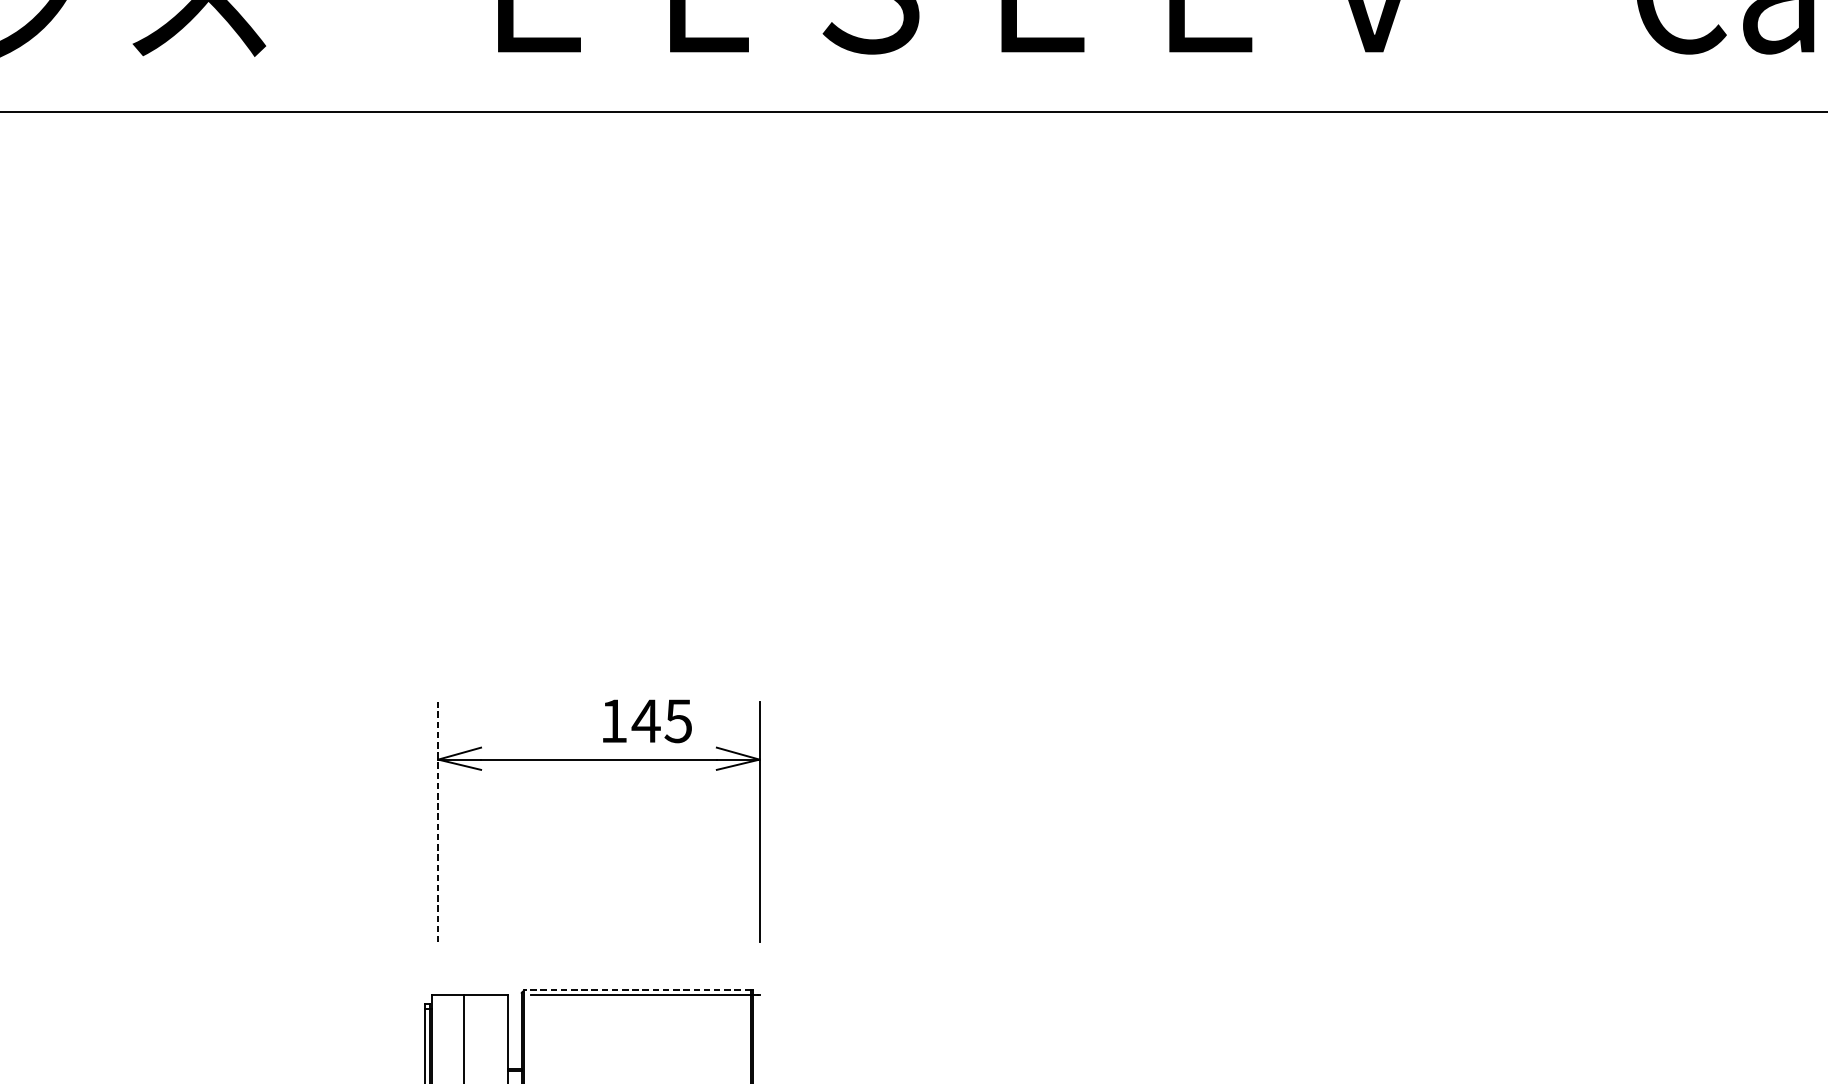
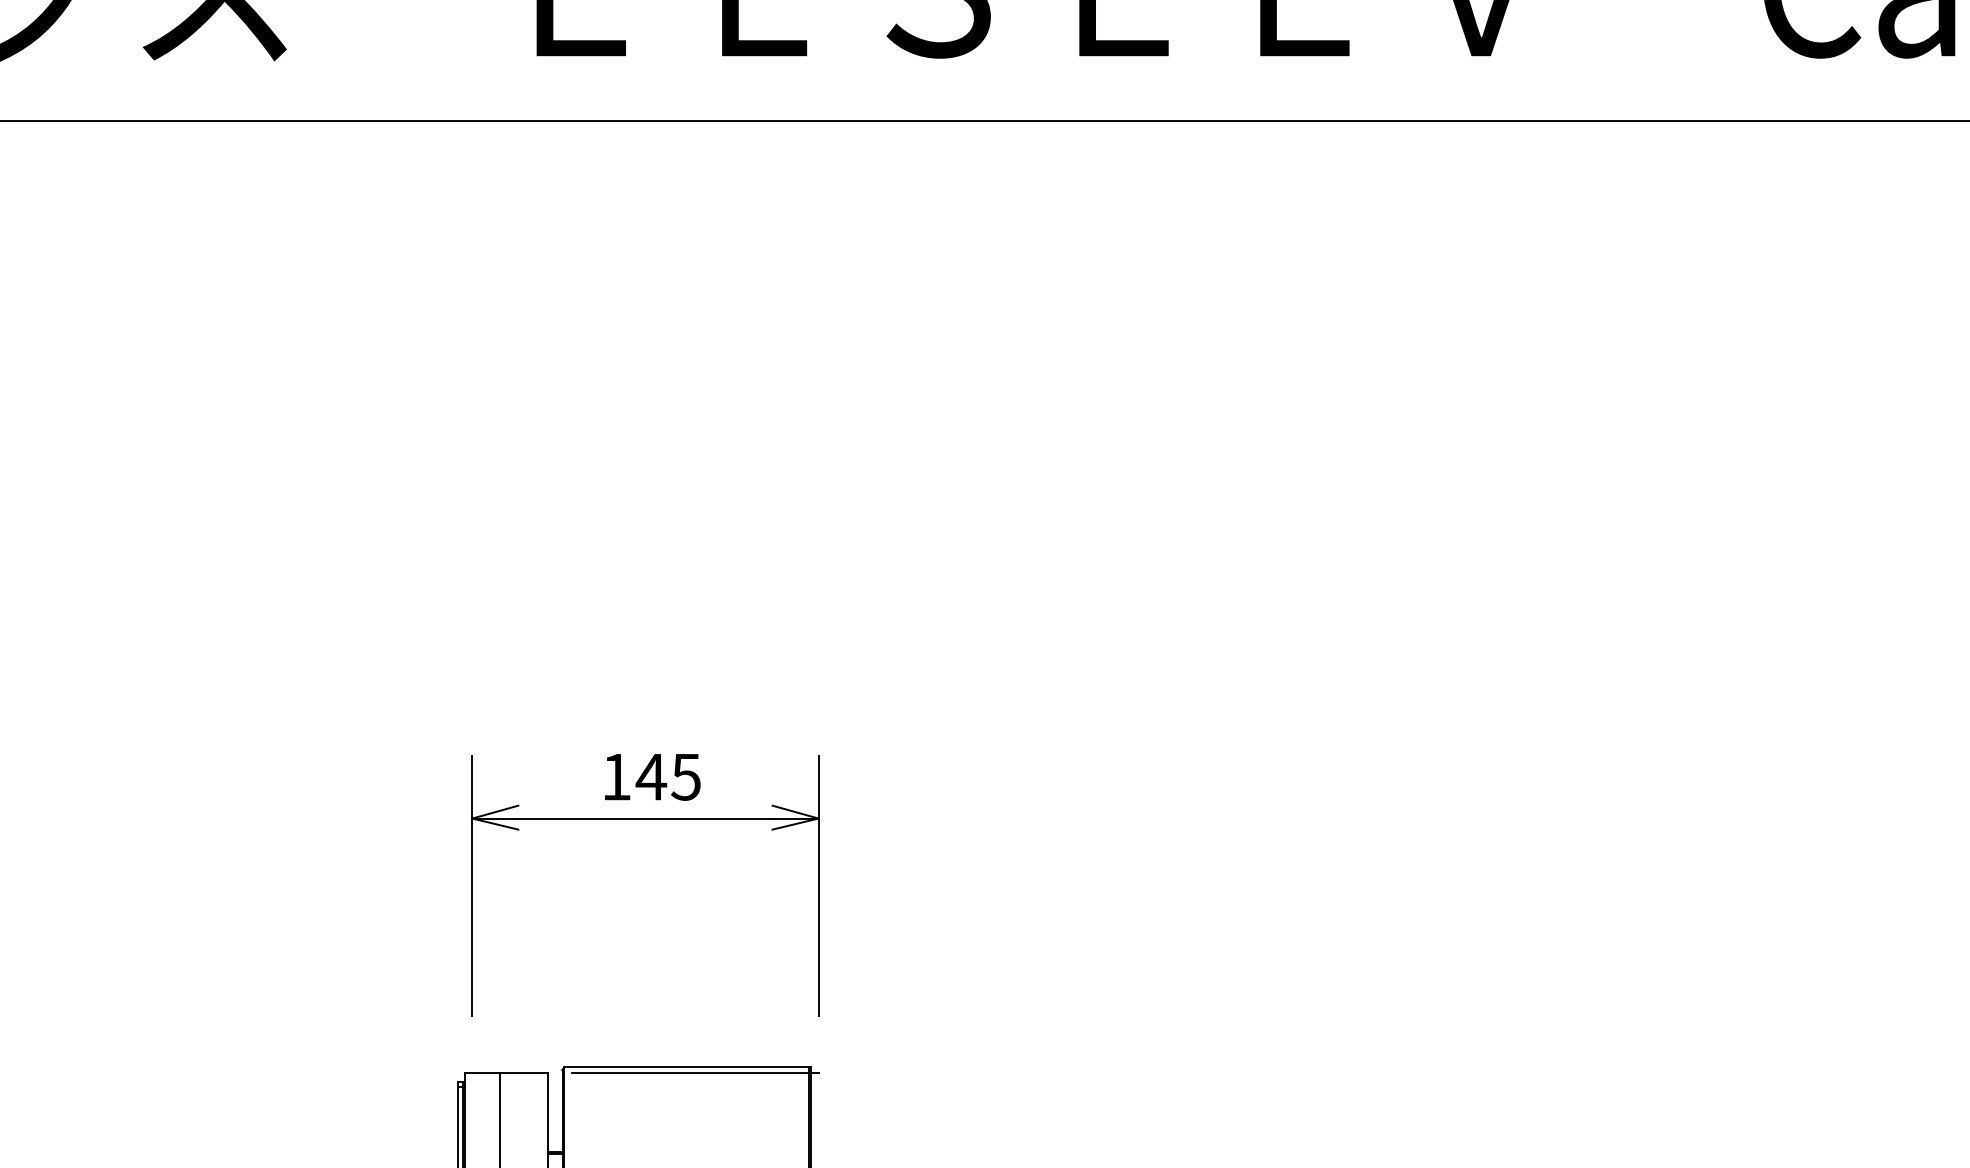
text: (647, 721) -> (652, 777), moved
line: (438, 821) -> (472, 885), dashed -> solid
line: (637, 990) -> (686, 1067), dashed -> solid

